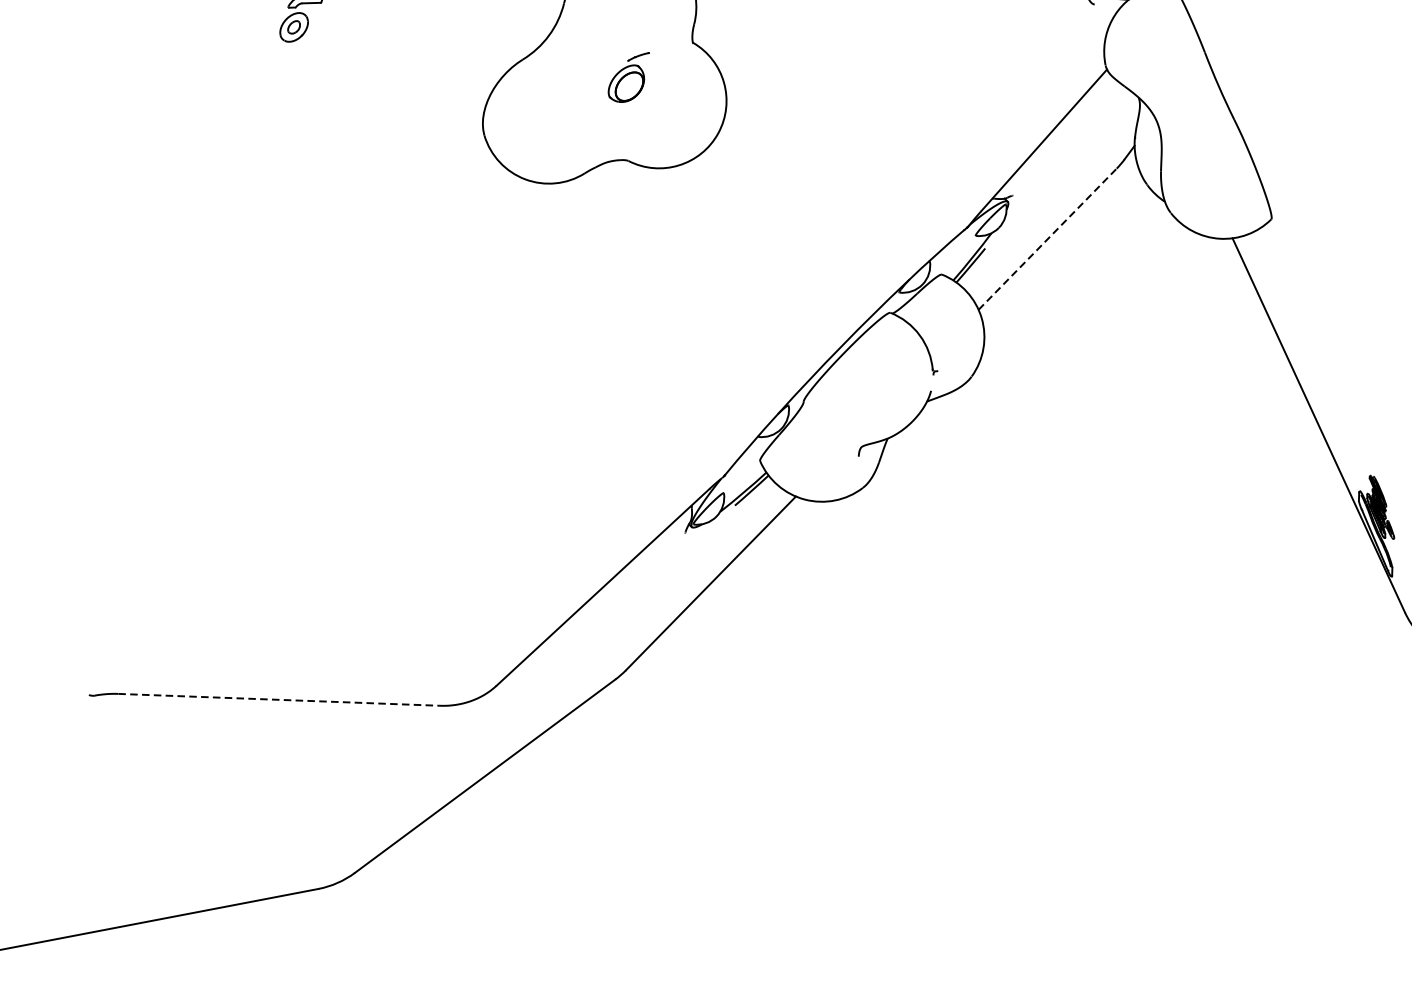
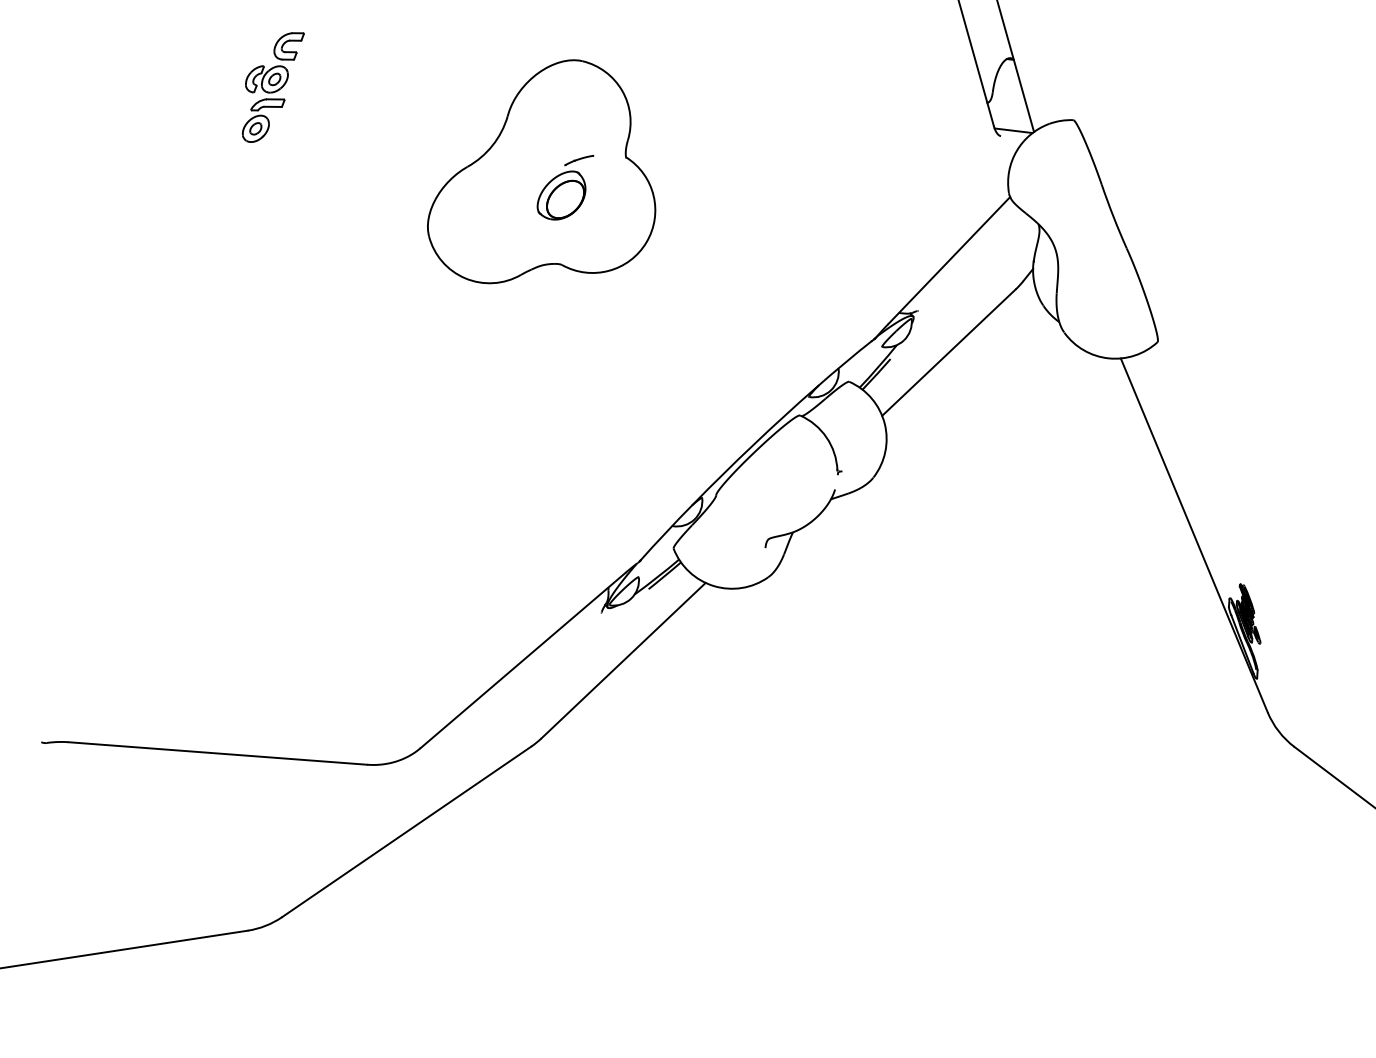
part: (629, 77) -> (565, 187), size x1.43
line: (1047, 239) -> (948, 352), dashed -> solid
line: (278, 699) -> (217, 753), dashed -> solid

